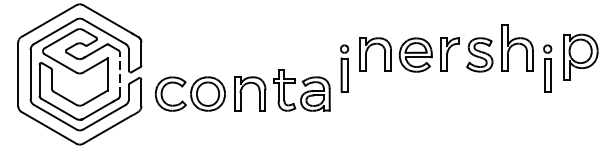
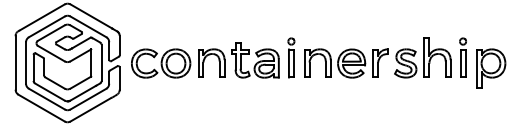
part: (446, 47) -> (377, 57), moved
part: (581, 57) -> (491, 68), moved
line: (119, 73) -> (101, 62), dashed -> solid
part: (242, 90) -> (205, 60), moved

